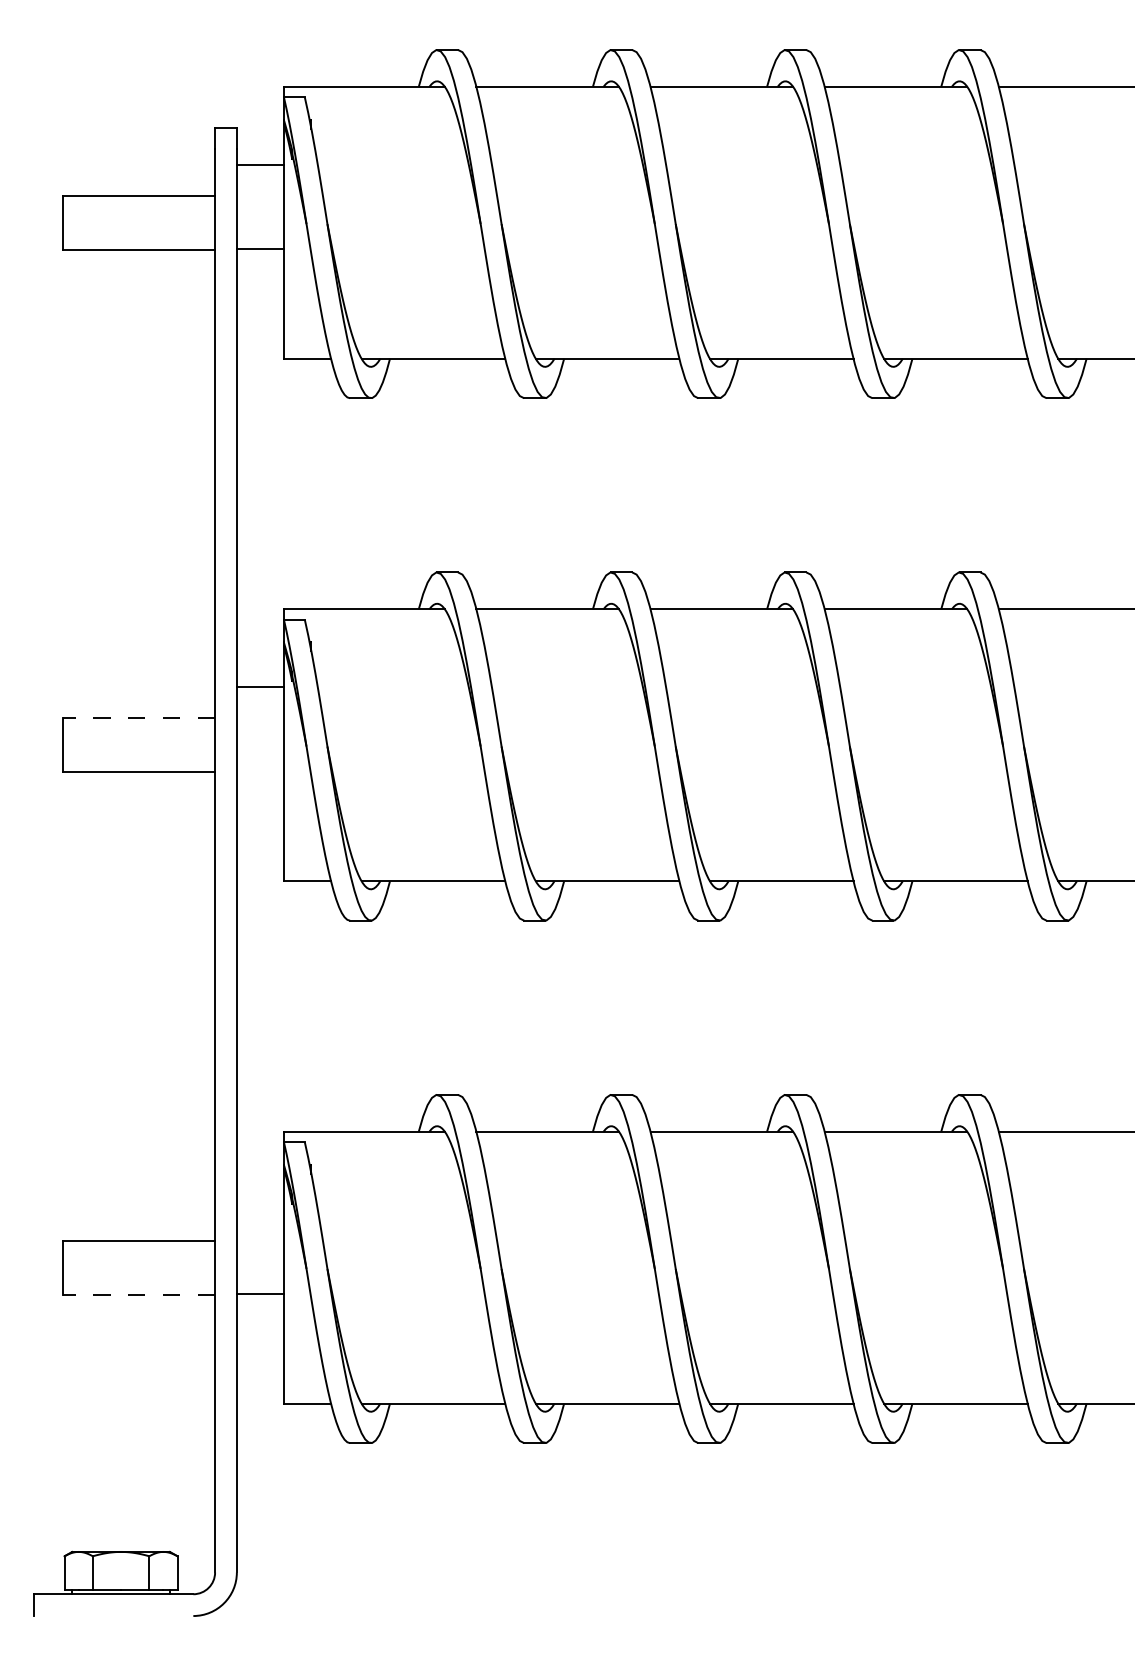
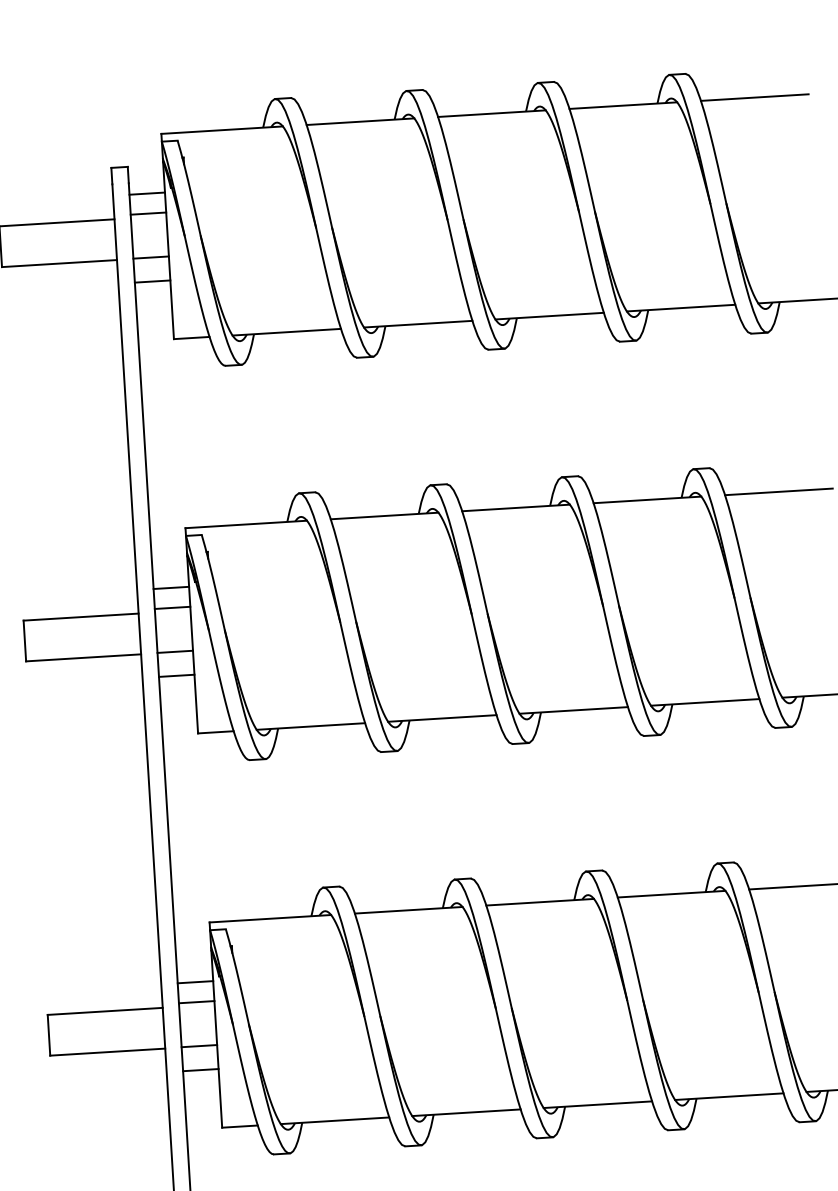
line: (259, 191) -> (147, 213), added
line: (259, 281) -> (151, 281), added
line: (259, 713) -> (171, 607), added
line: (138, 718) -> (80, 617), dashed -> solid
line: (259, 771) -> (174, 651), added
line: (259, 803) -> (176, 675), added
line: (259, 1209) -> (194, 982), added
line: (259, 1235) -> (196, 1001), added
line: (138, 1294) -> (107, 1051), dashed -> solid
line: (259, 1325) -> (200, 1069), added

